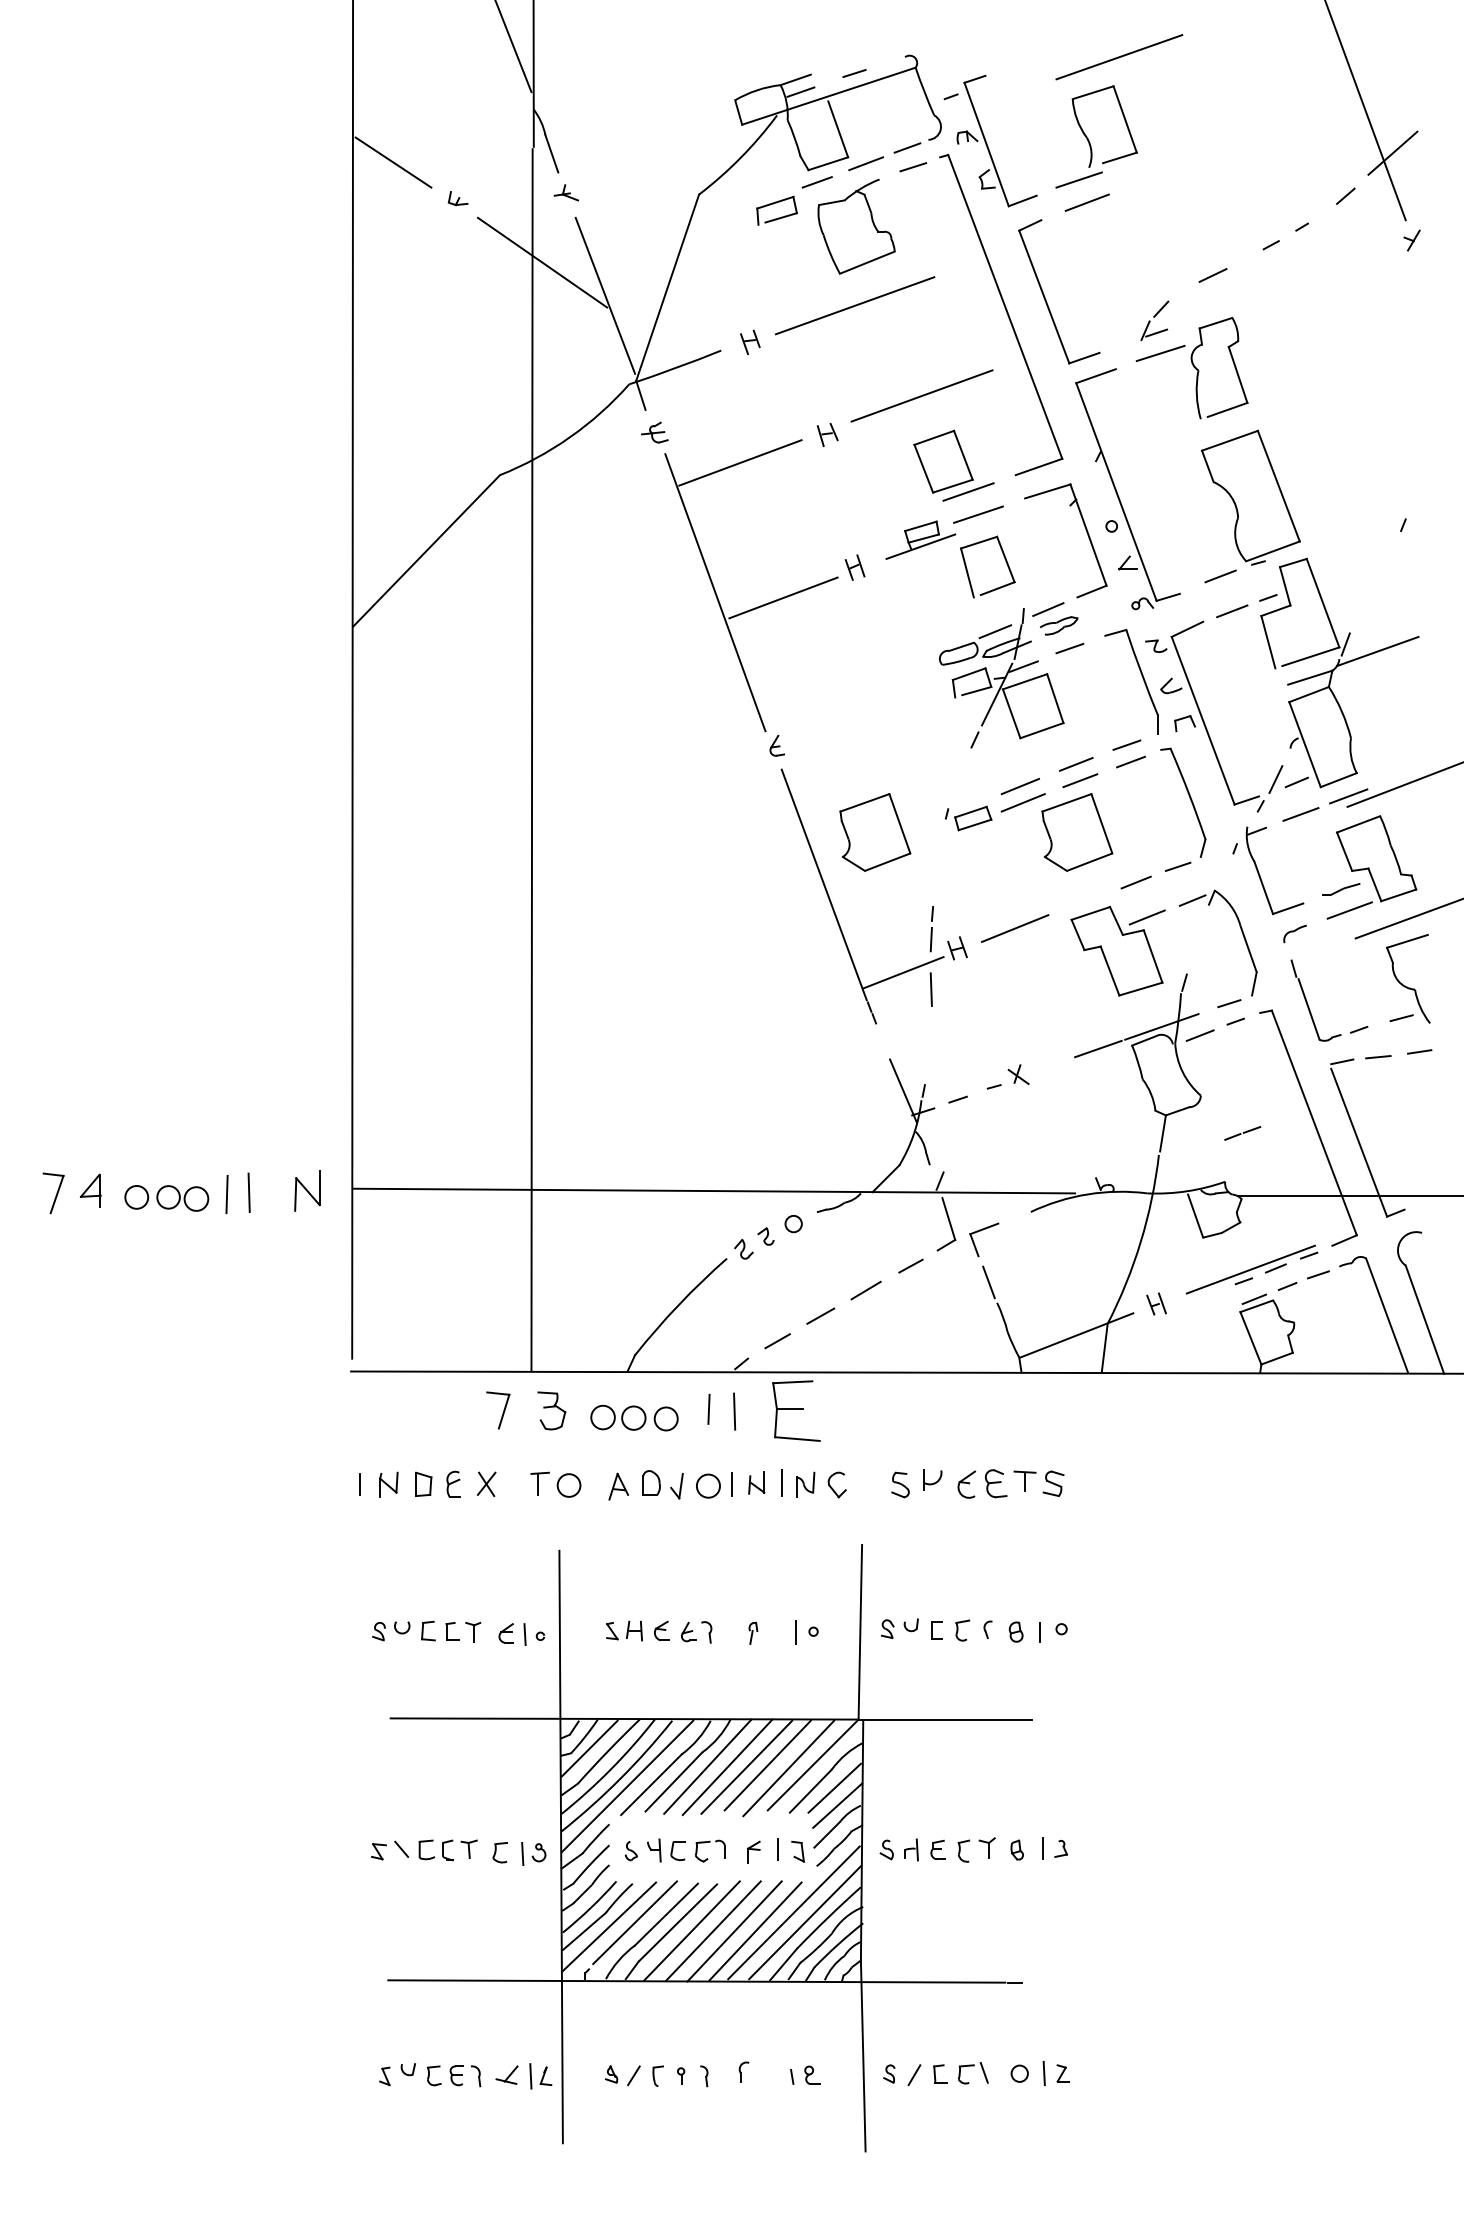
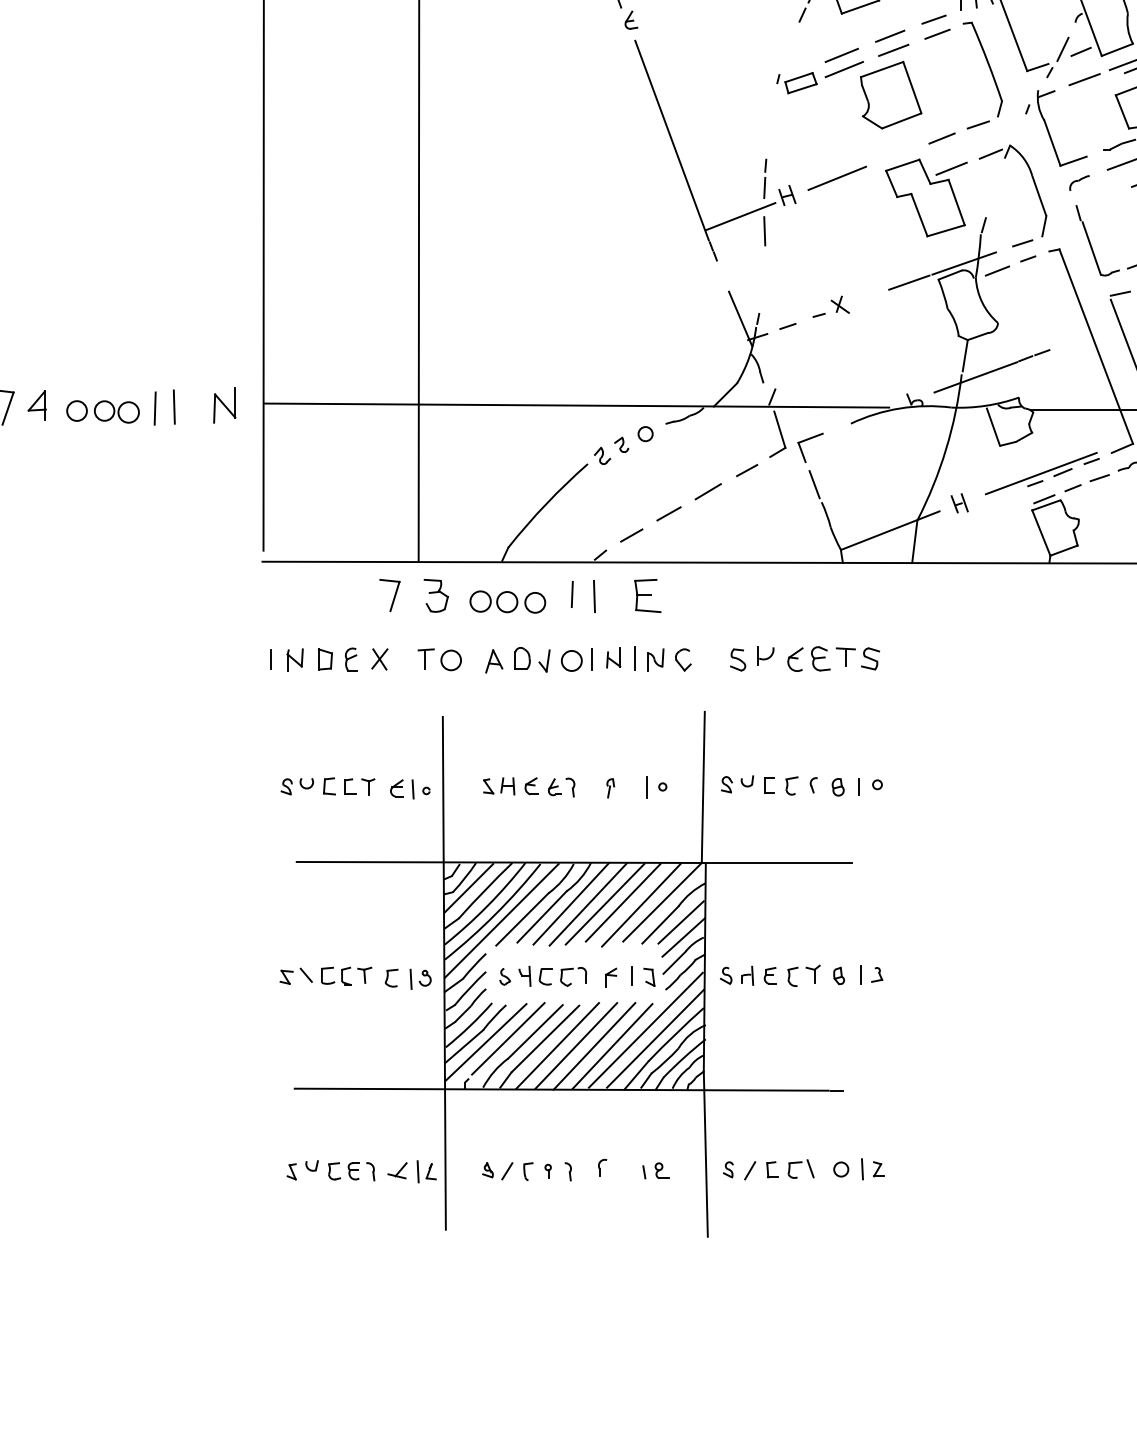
part: (875, 832) -> (716, 95), removed
line: (1174, 1158) -> (975, 377), added
part: (795, 1410) -> (647, 595), size x0.62

